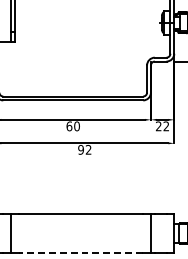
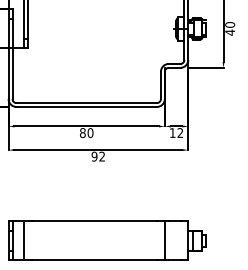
text: (69, 125) -> (82, 132), 60 -> 80
text: (158, 125) -> (172, 132), 22 -> 12
line: (80, 253) -> (94, 260), dashed -> solid

